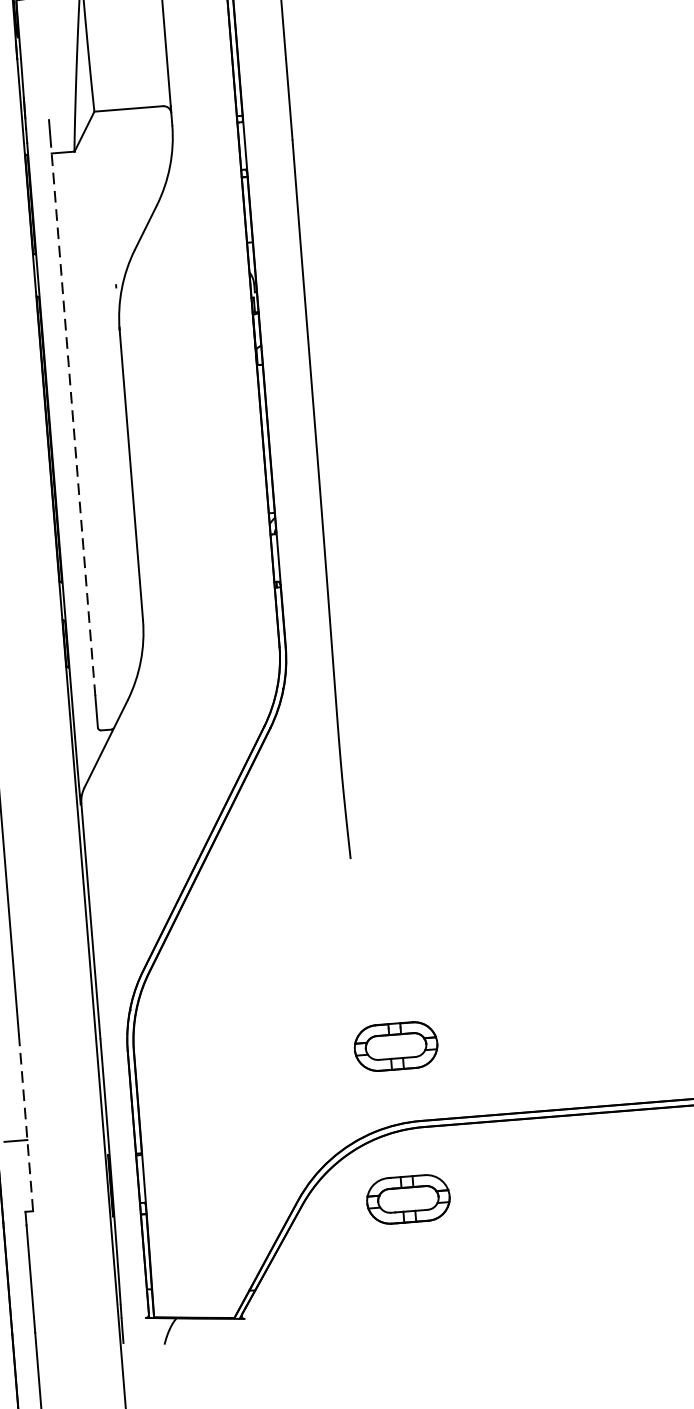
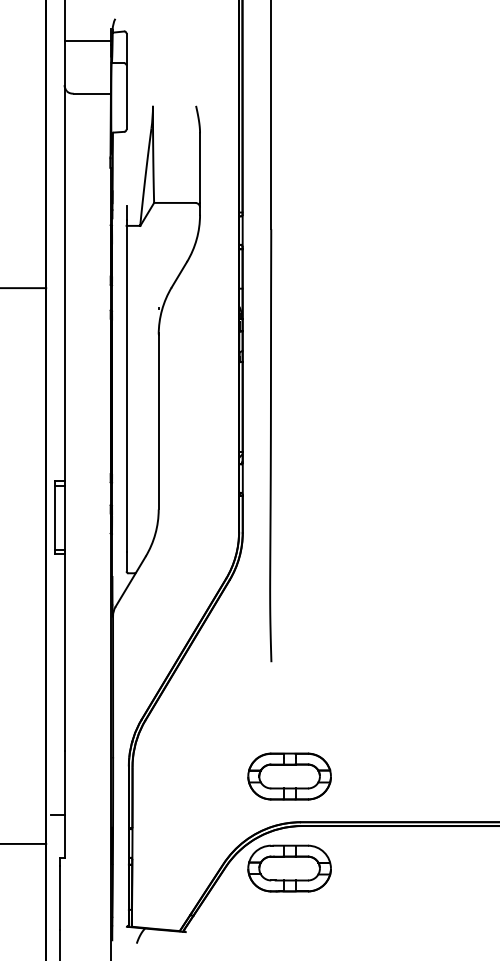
line: (72, 418) -> (126, 385), dashed -> solid
part: (395, 1046) -> (289, 776), size x1.67
line: (25, 1123) -> (64, 804), dashed -> solid
part: (408, 1199) -> (289, 868), size x1.67

